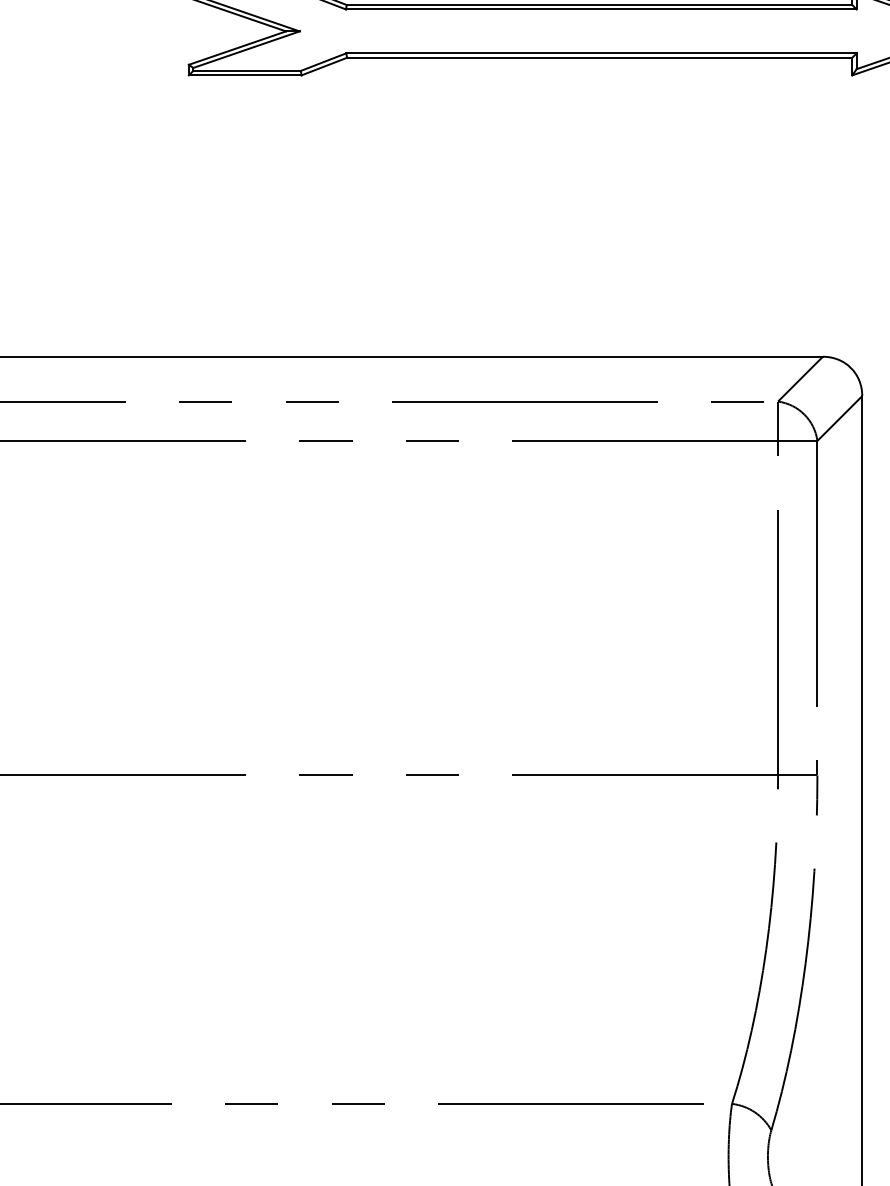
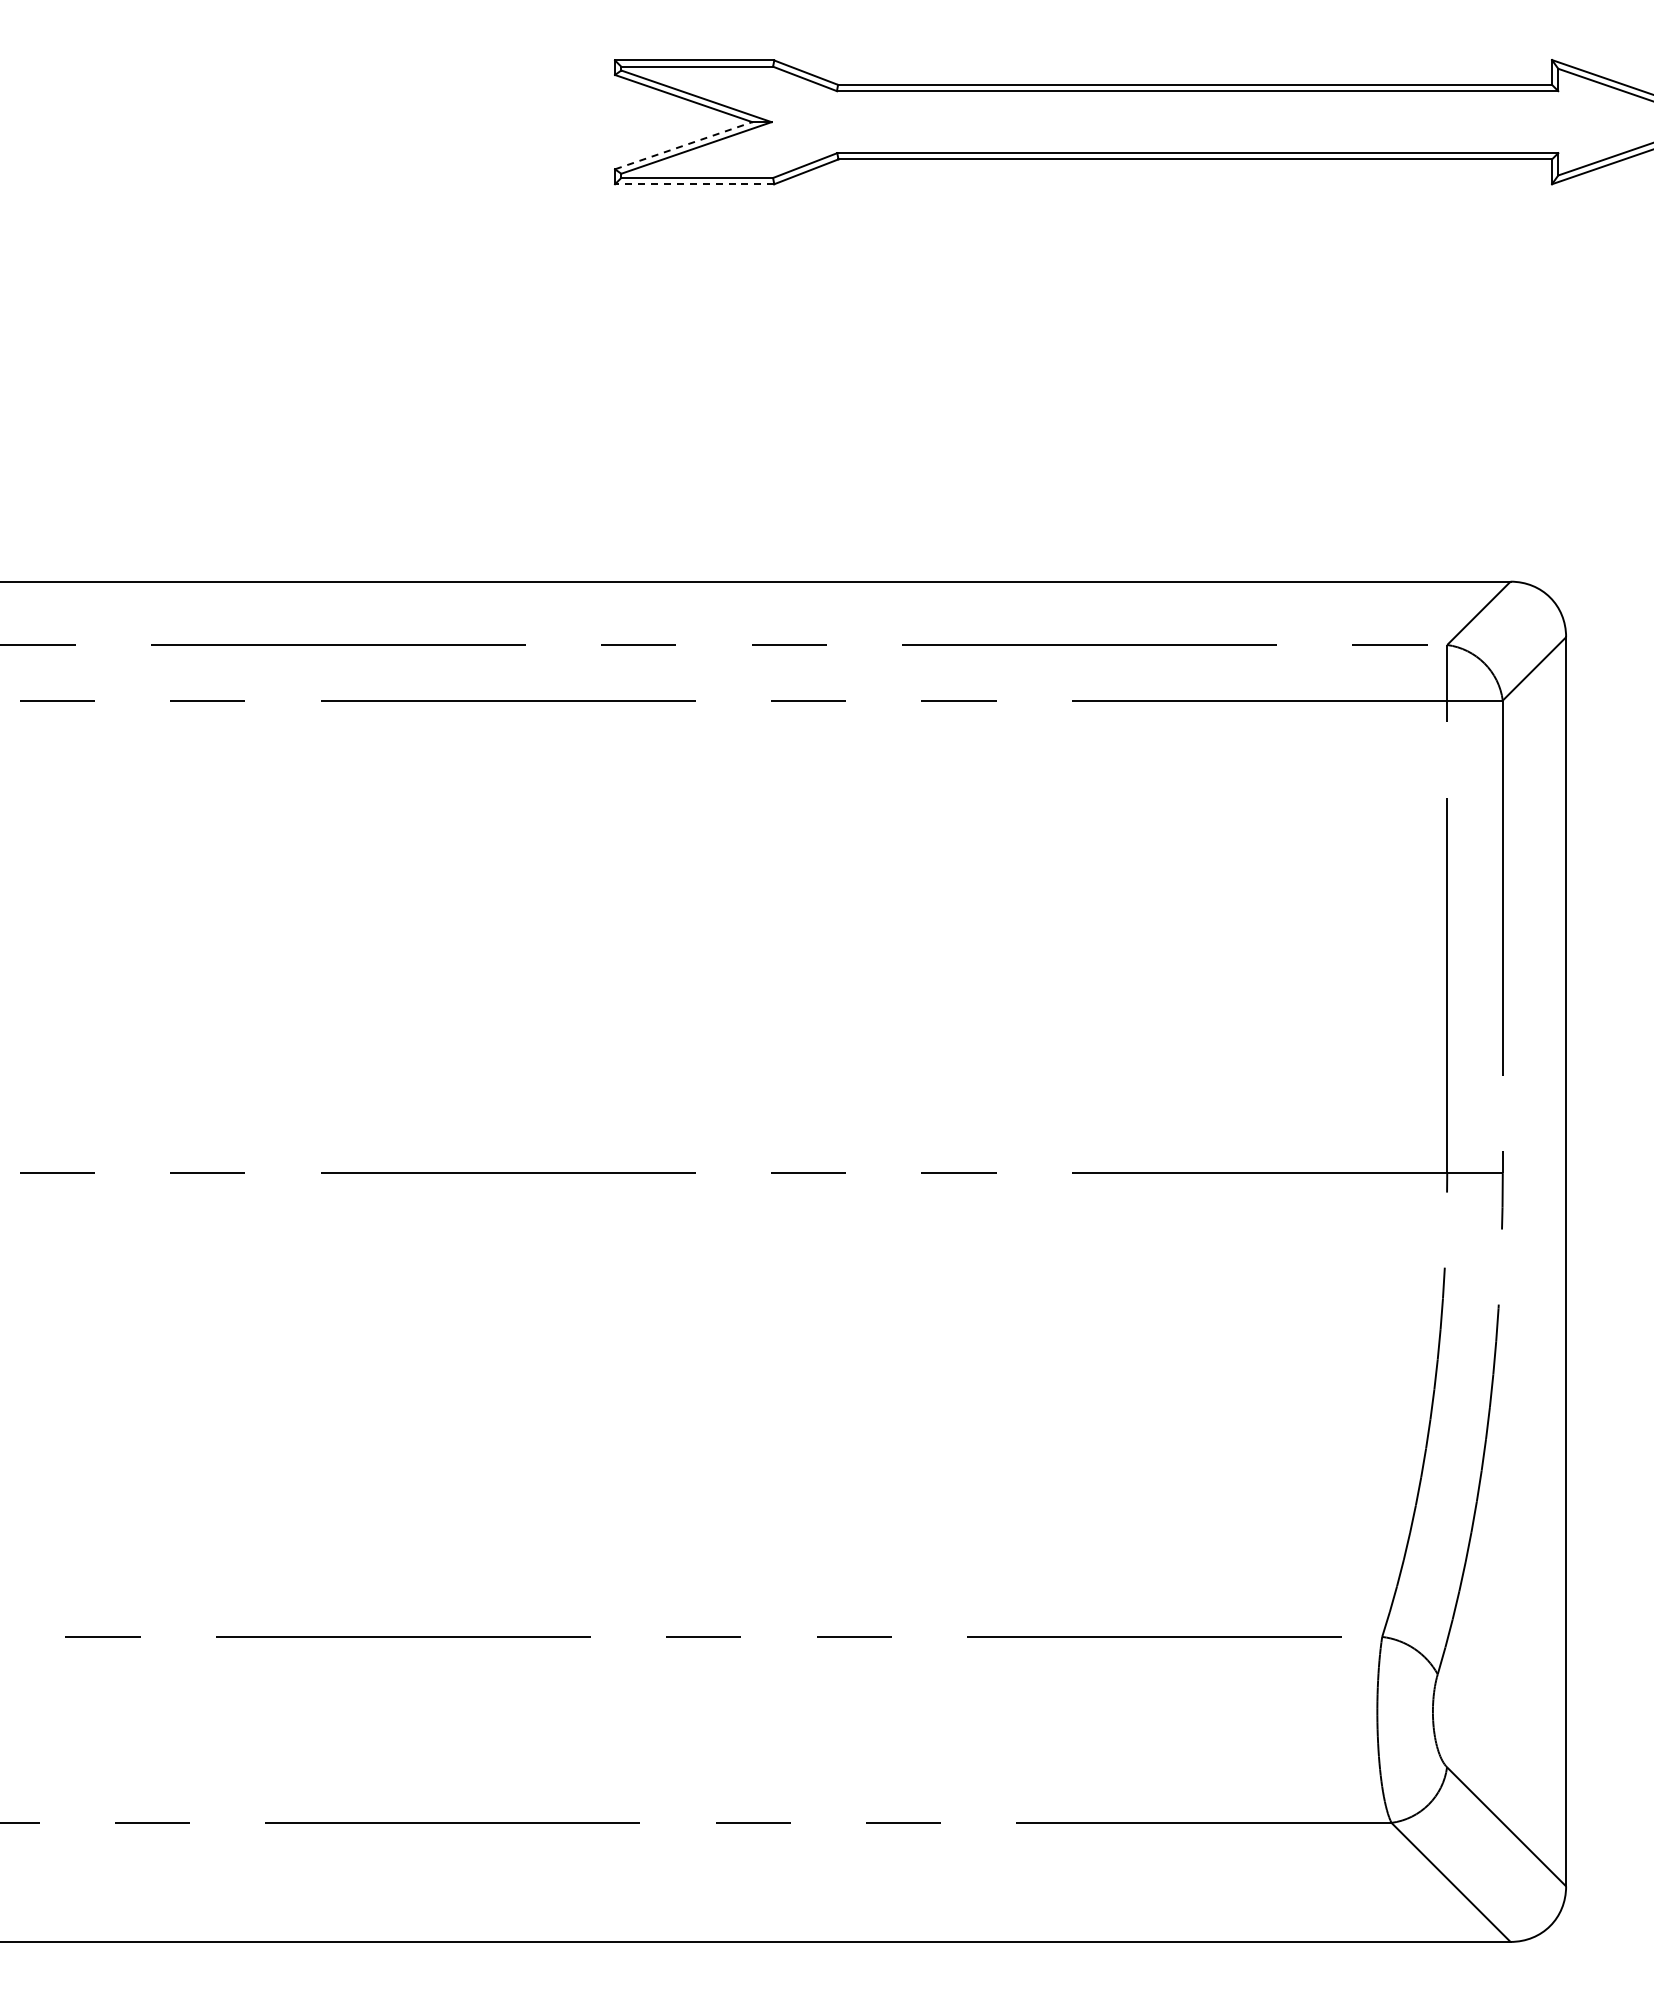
line: (237, 47) -> (683, 145), solid -> dashed
line: (245, 75) -> (694, 184), solid -> dashed

